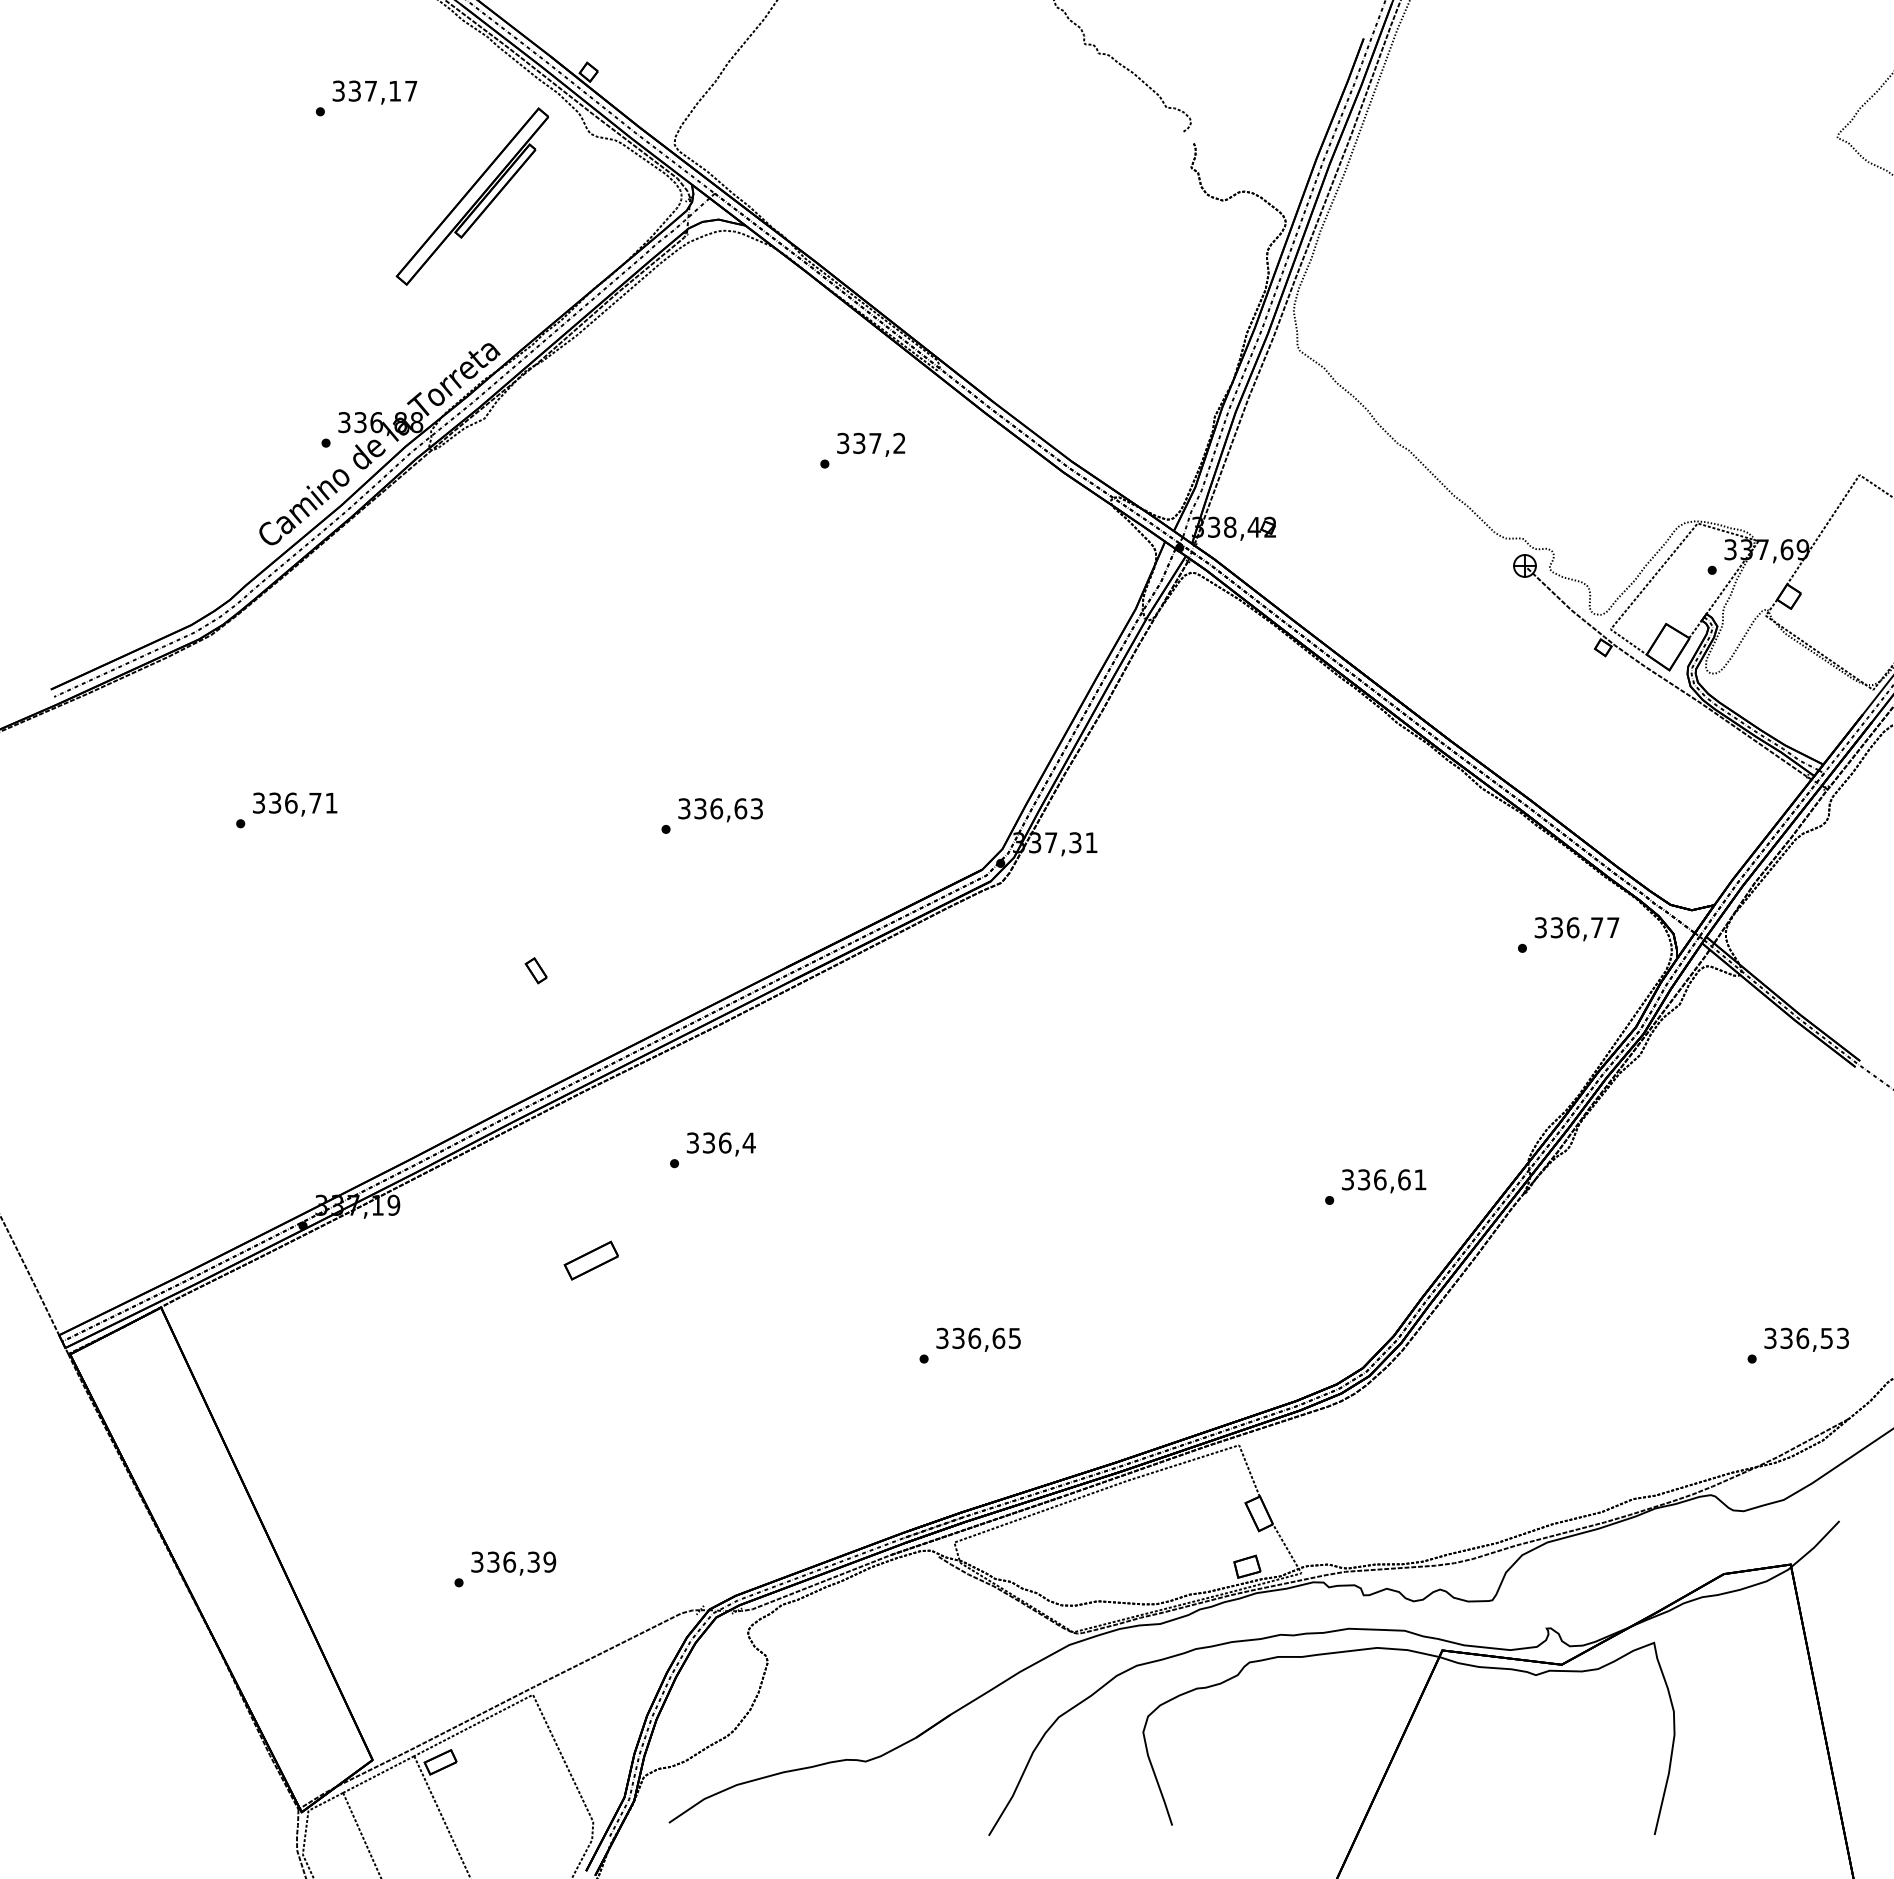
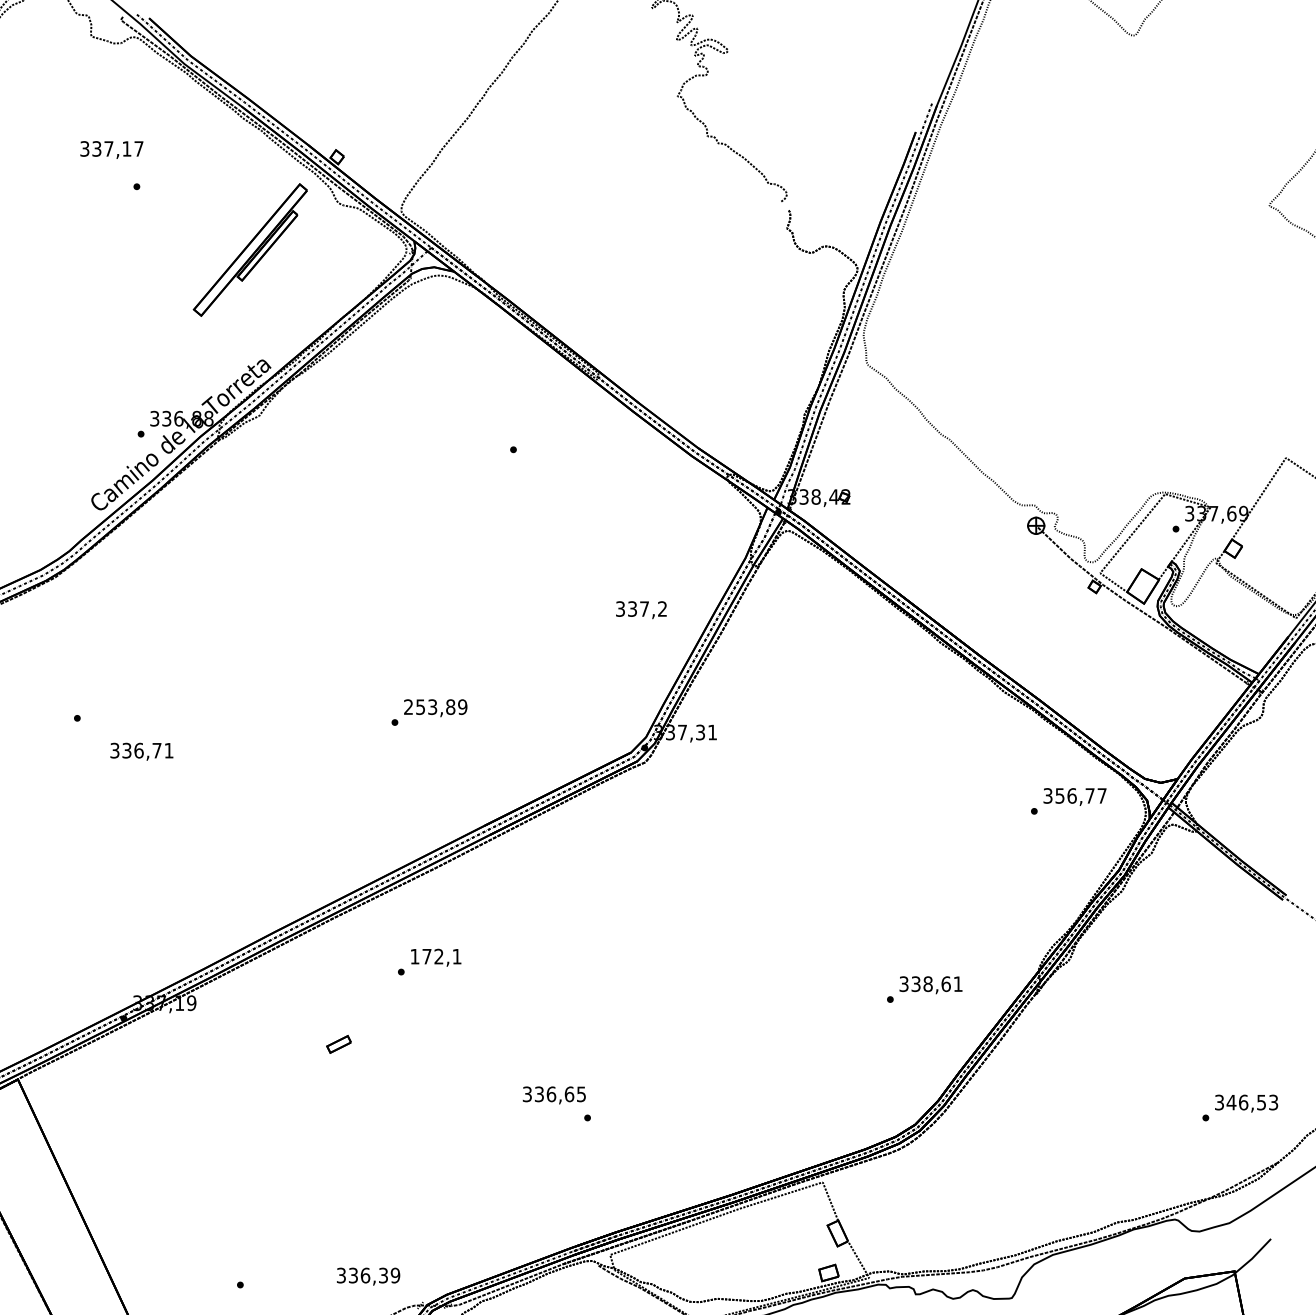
text: (374, 92) -> (111, 149), moved
text: (871, 444) -> (641, 609), moved
text: (295, 804) -> (142, 751), moved
text: (720, 808) -> (435, 706), 336,63 -> 253,89
text: (1556, 927) -> (1059, 795), 336,77 -> 356,77
part: (535, 970) -> (297, 827), removed
text: (720, 1142) -> (435, 956), 336,4 -> 172,1
text: (1380, 1179) -> (928, 983), 336,61 -> 338,61
part: (590, 1260) -> (338, 1044), size x0.6
text: (1786, 1338) -> (1231, 1102), 336,53 -> 346,53
text: (978, 1339) -> (554, 1095), moved
text: (513, 1563) -> (368, 1276), moved

